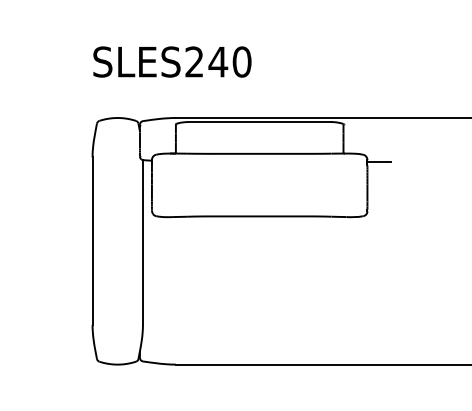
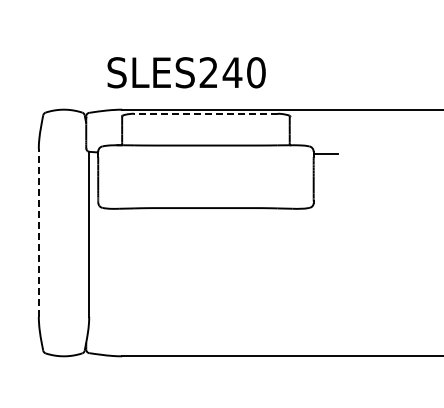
text: (172, 61) -> (186, 72), moved
line: (259, 122) -> (205, 114), solid -> dashed
line: (92, 241) -> (38, 233), solid -> dashed

